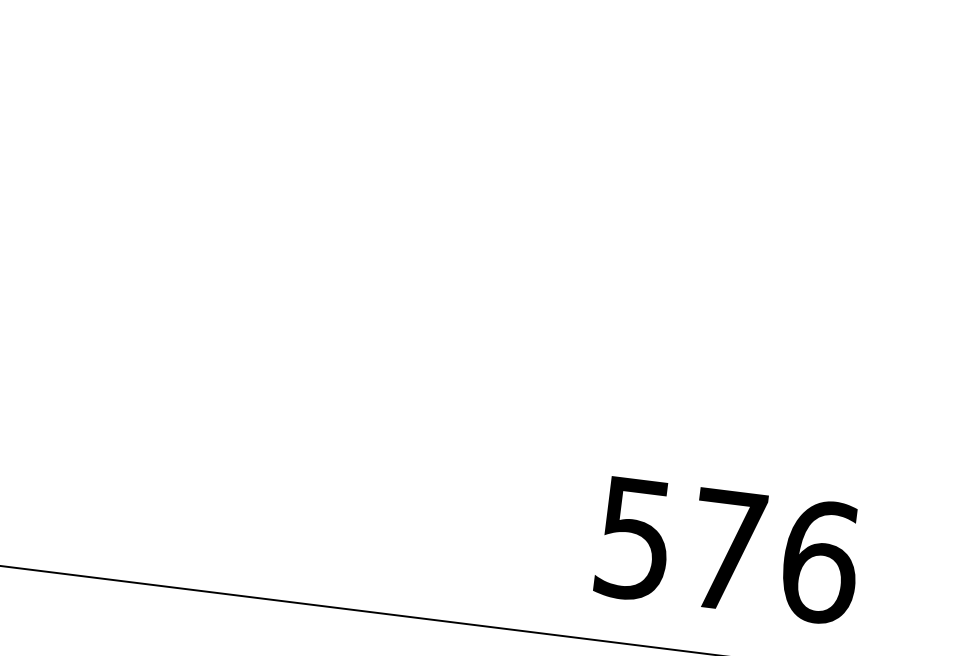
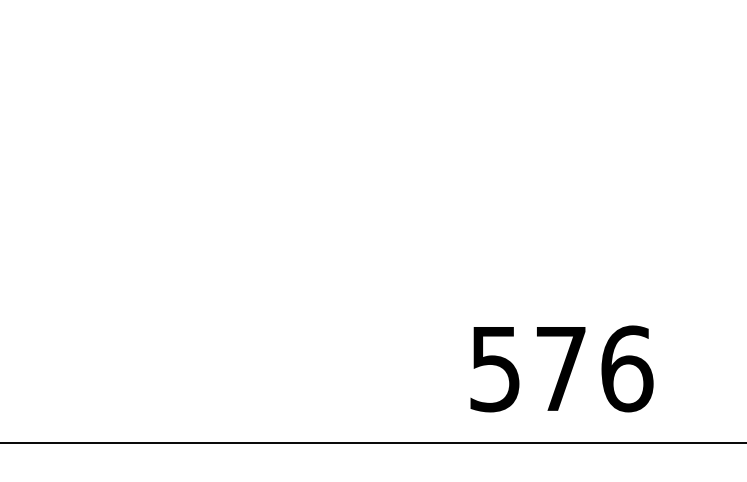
text: (728, 549) -> (561, 368), moved

